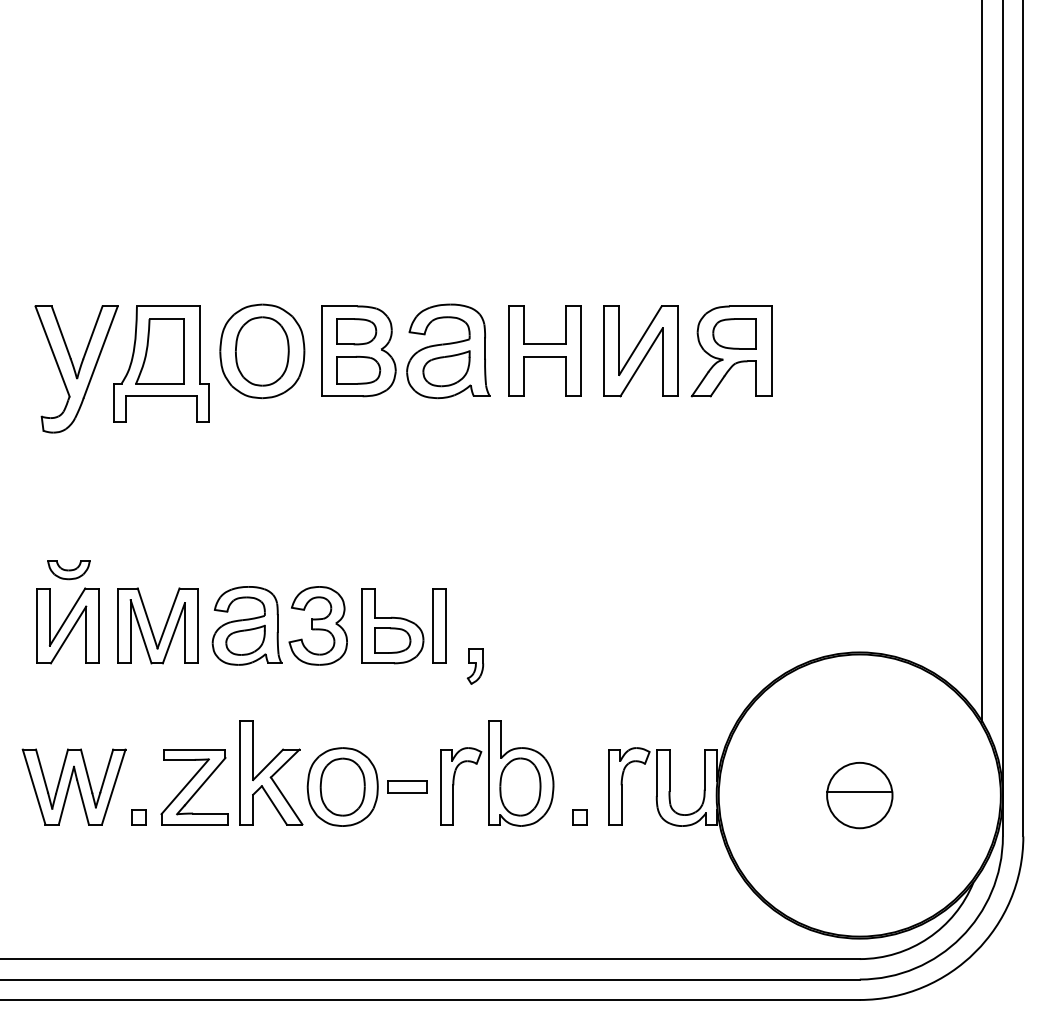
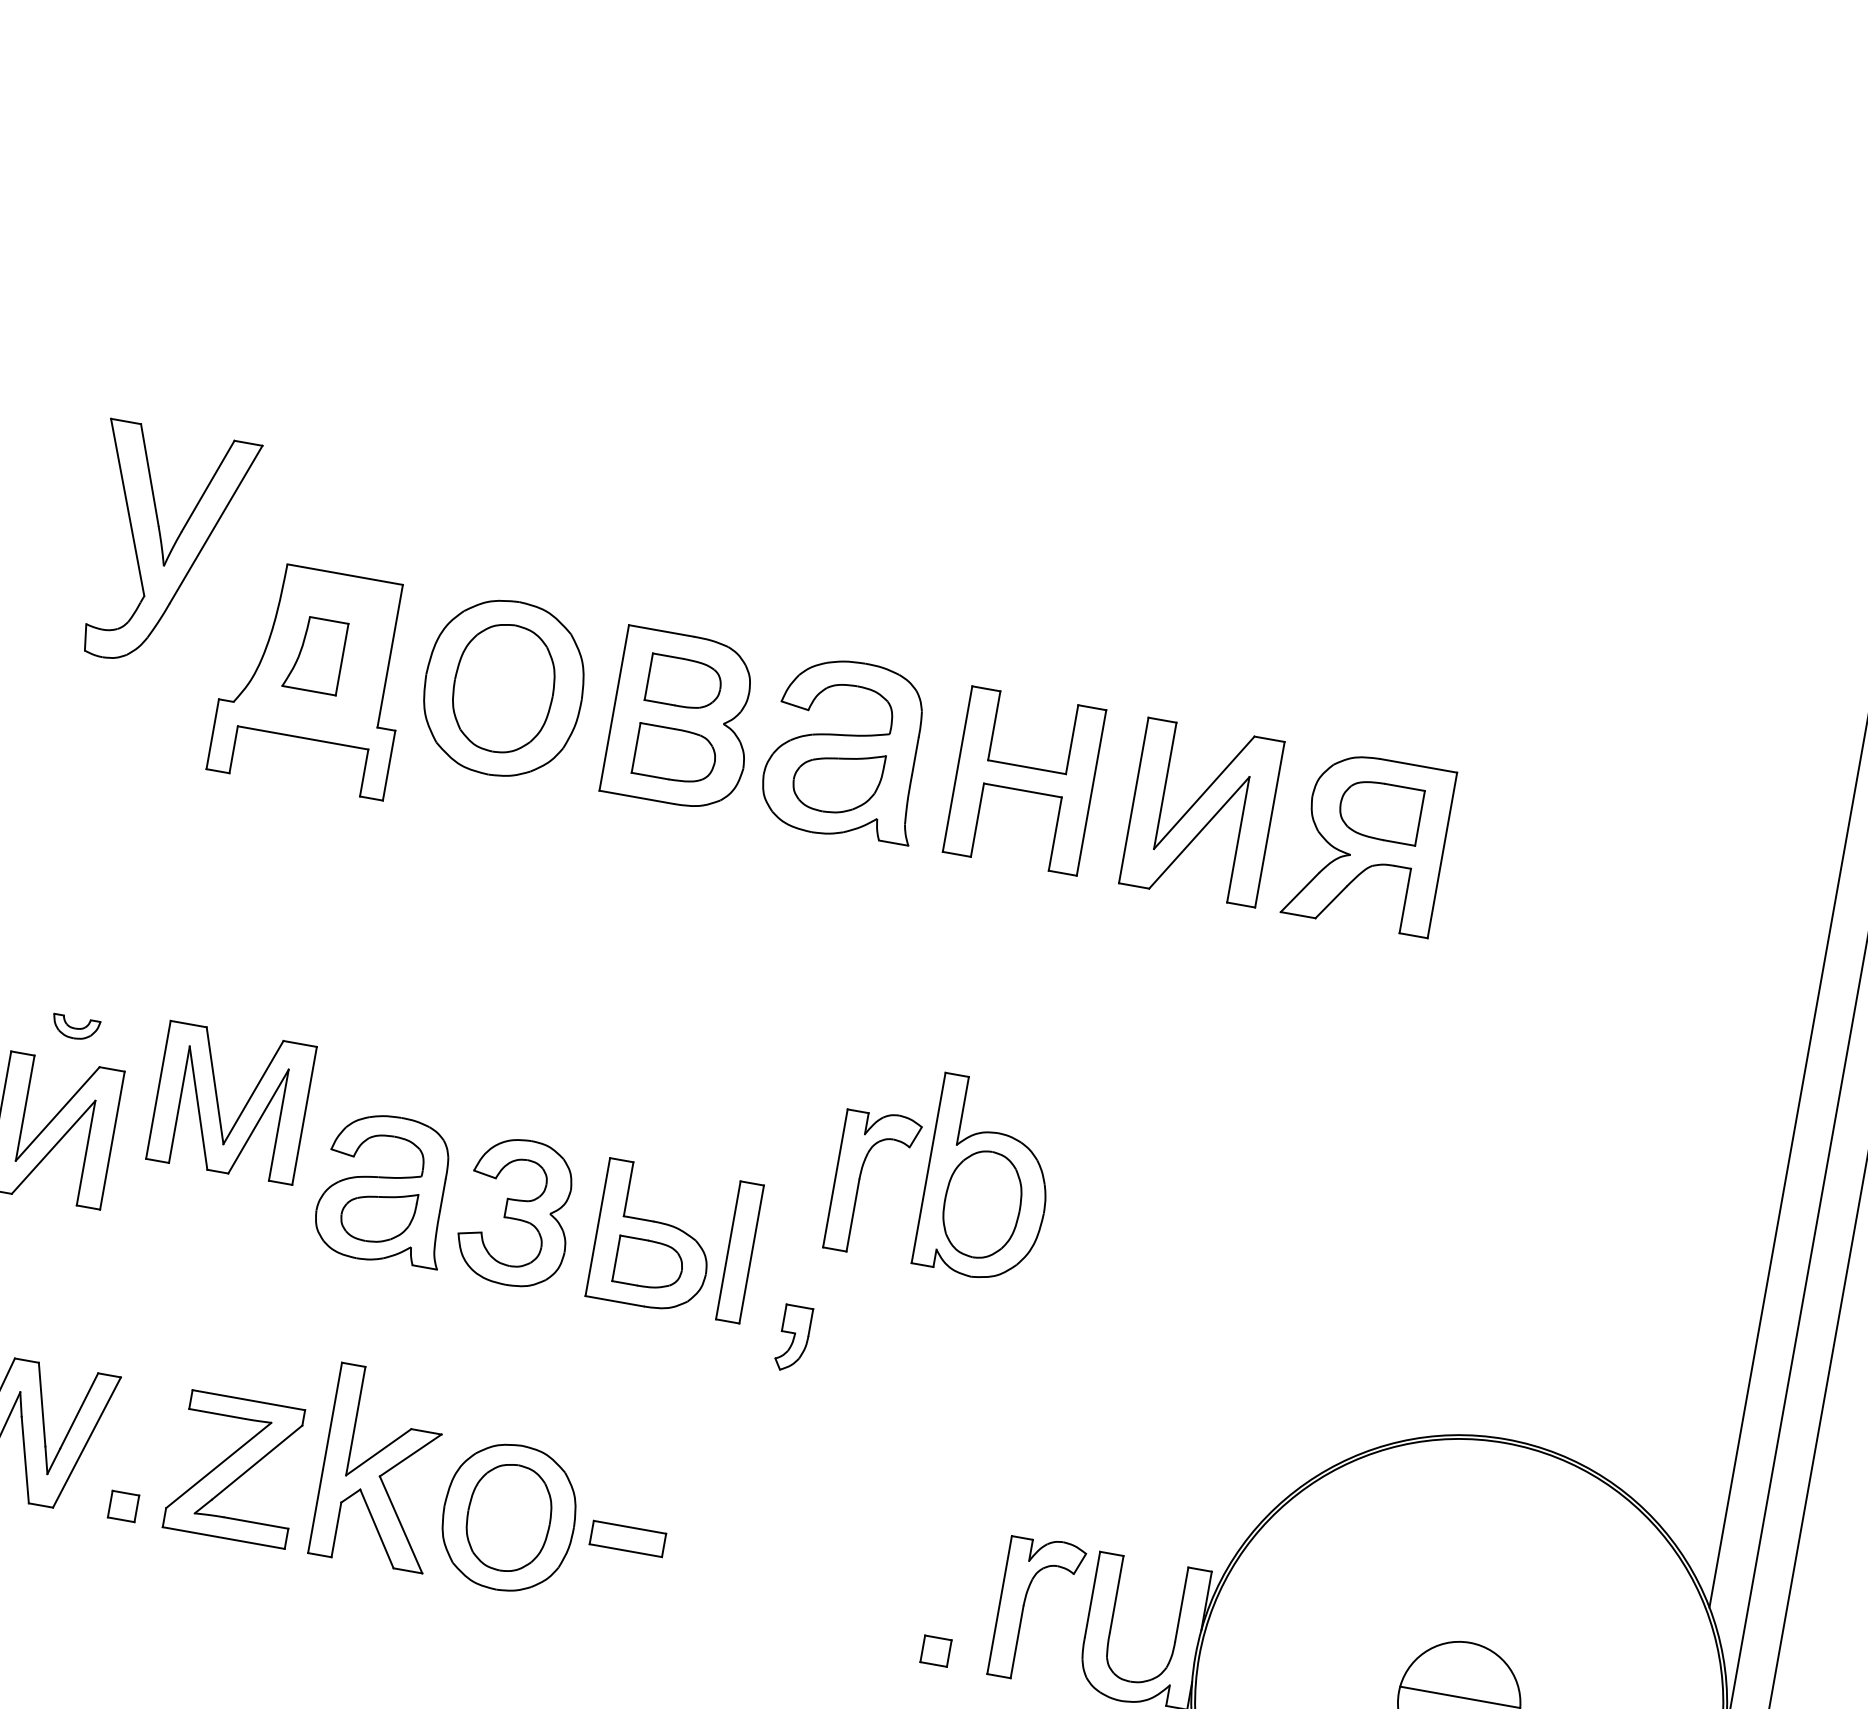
part: (159, 351) -> (314, 654), size x0.6
part: (76, 369) -> (165, 548), moved
part: (68, 570) -> (74, 1028), size x0.6
part: (151, 626) -> (219, 1101), moved
part: (497, 773) -> (944, 1172), moved

